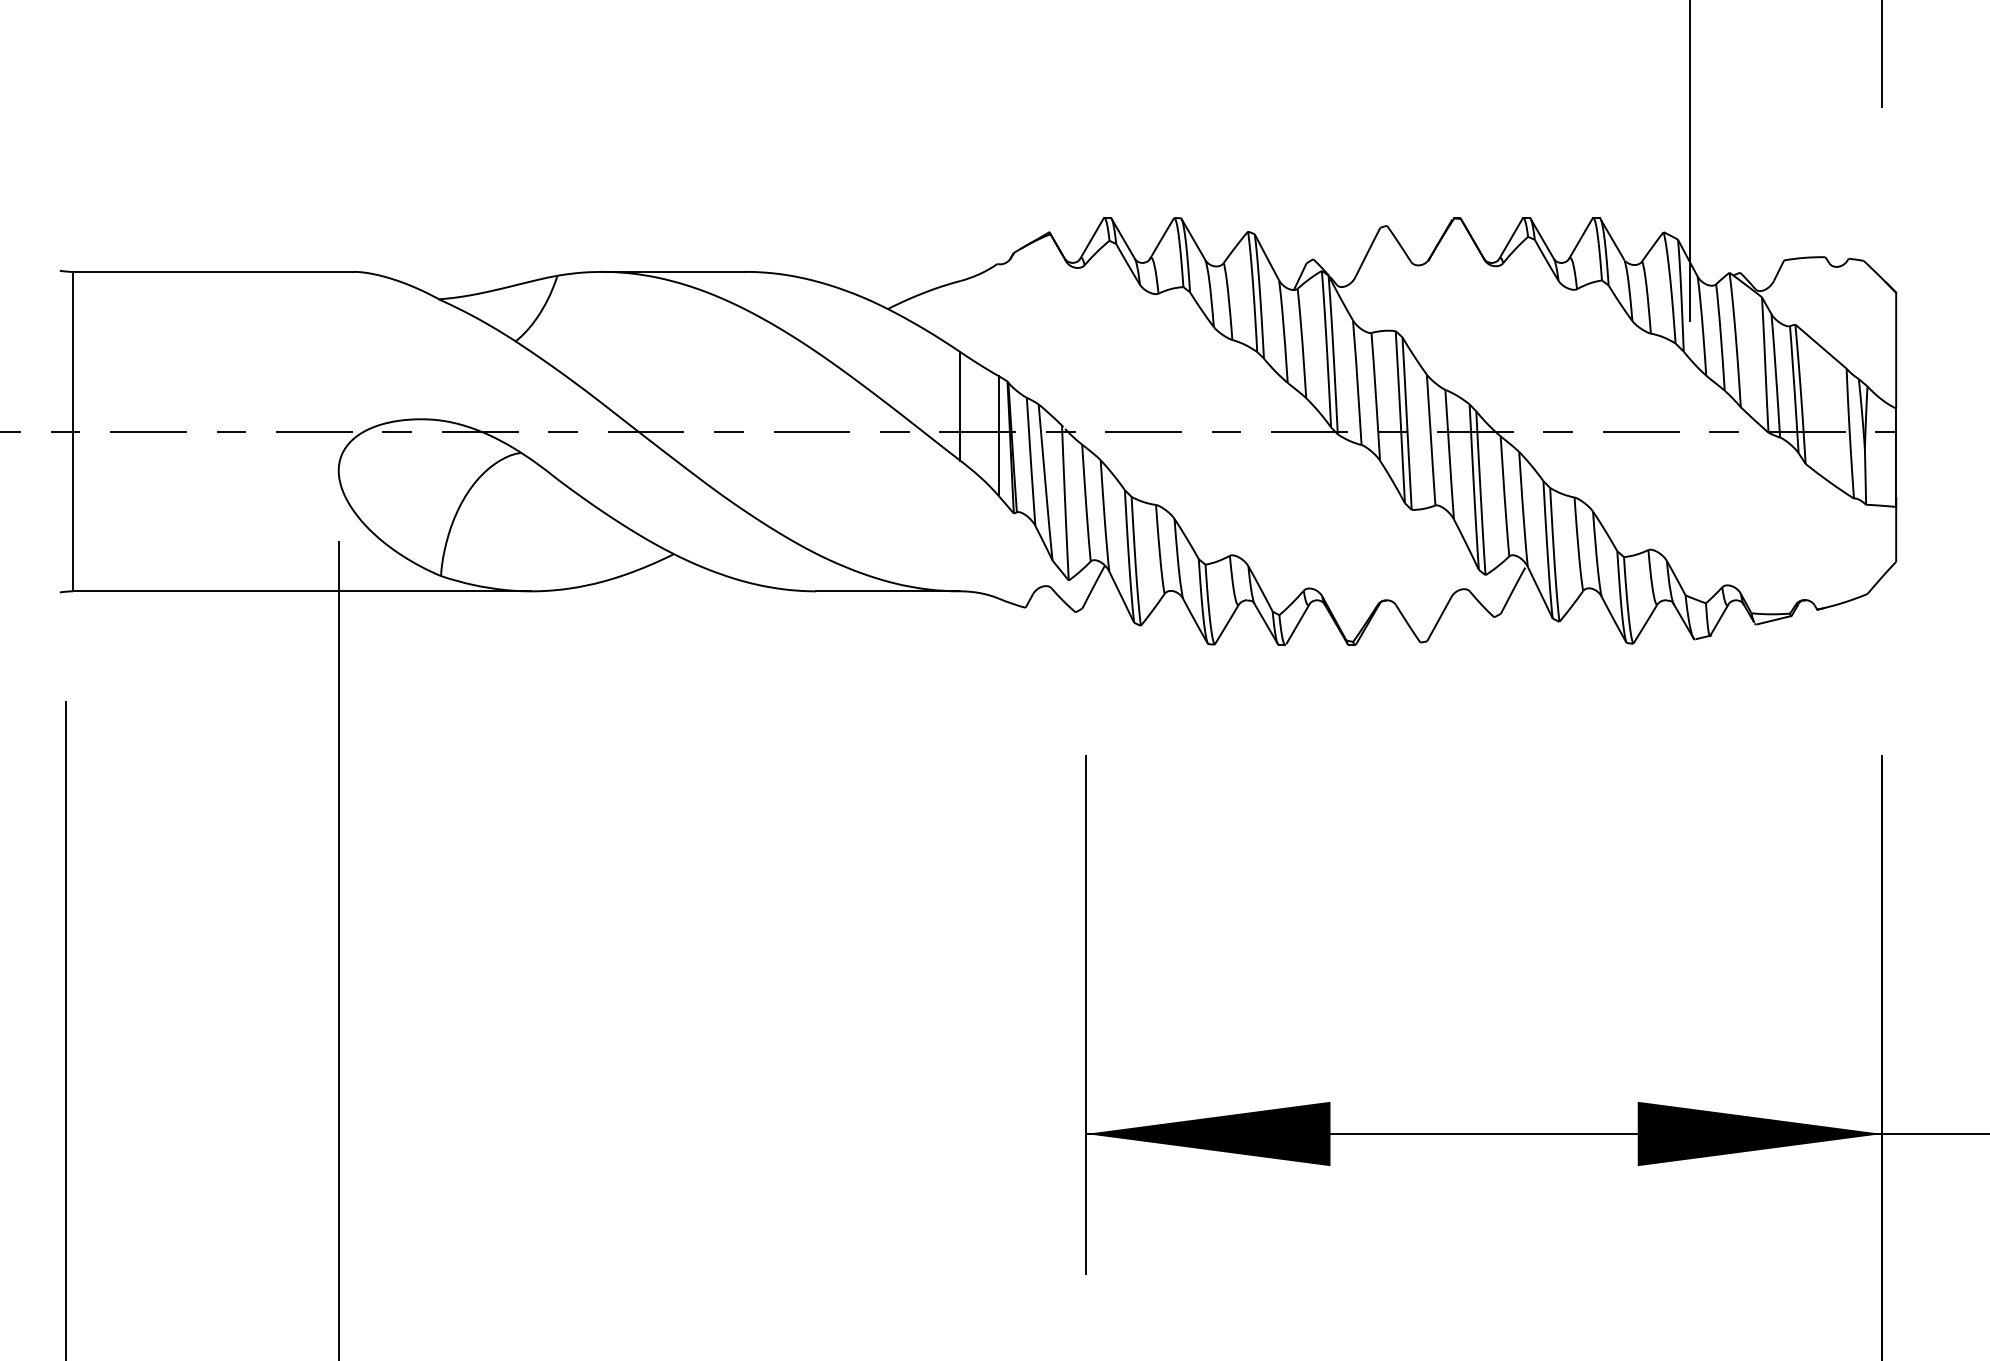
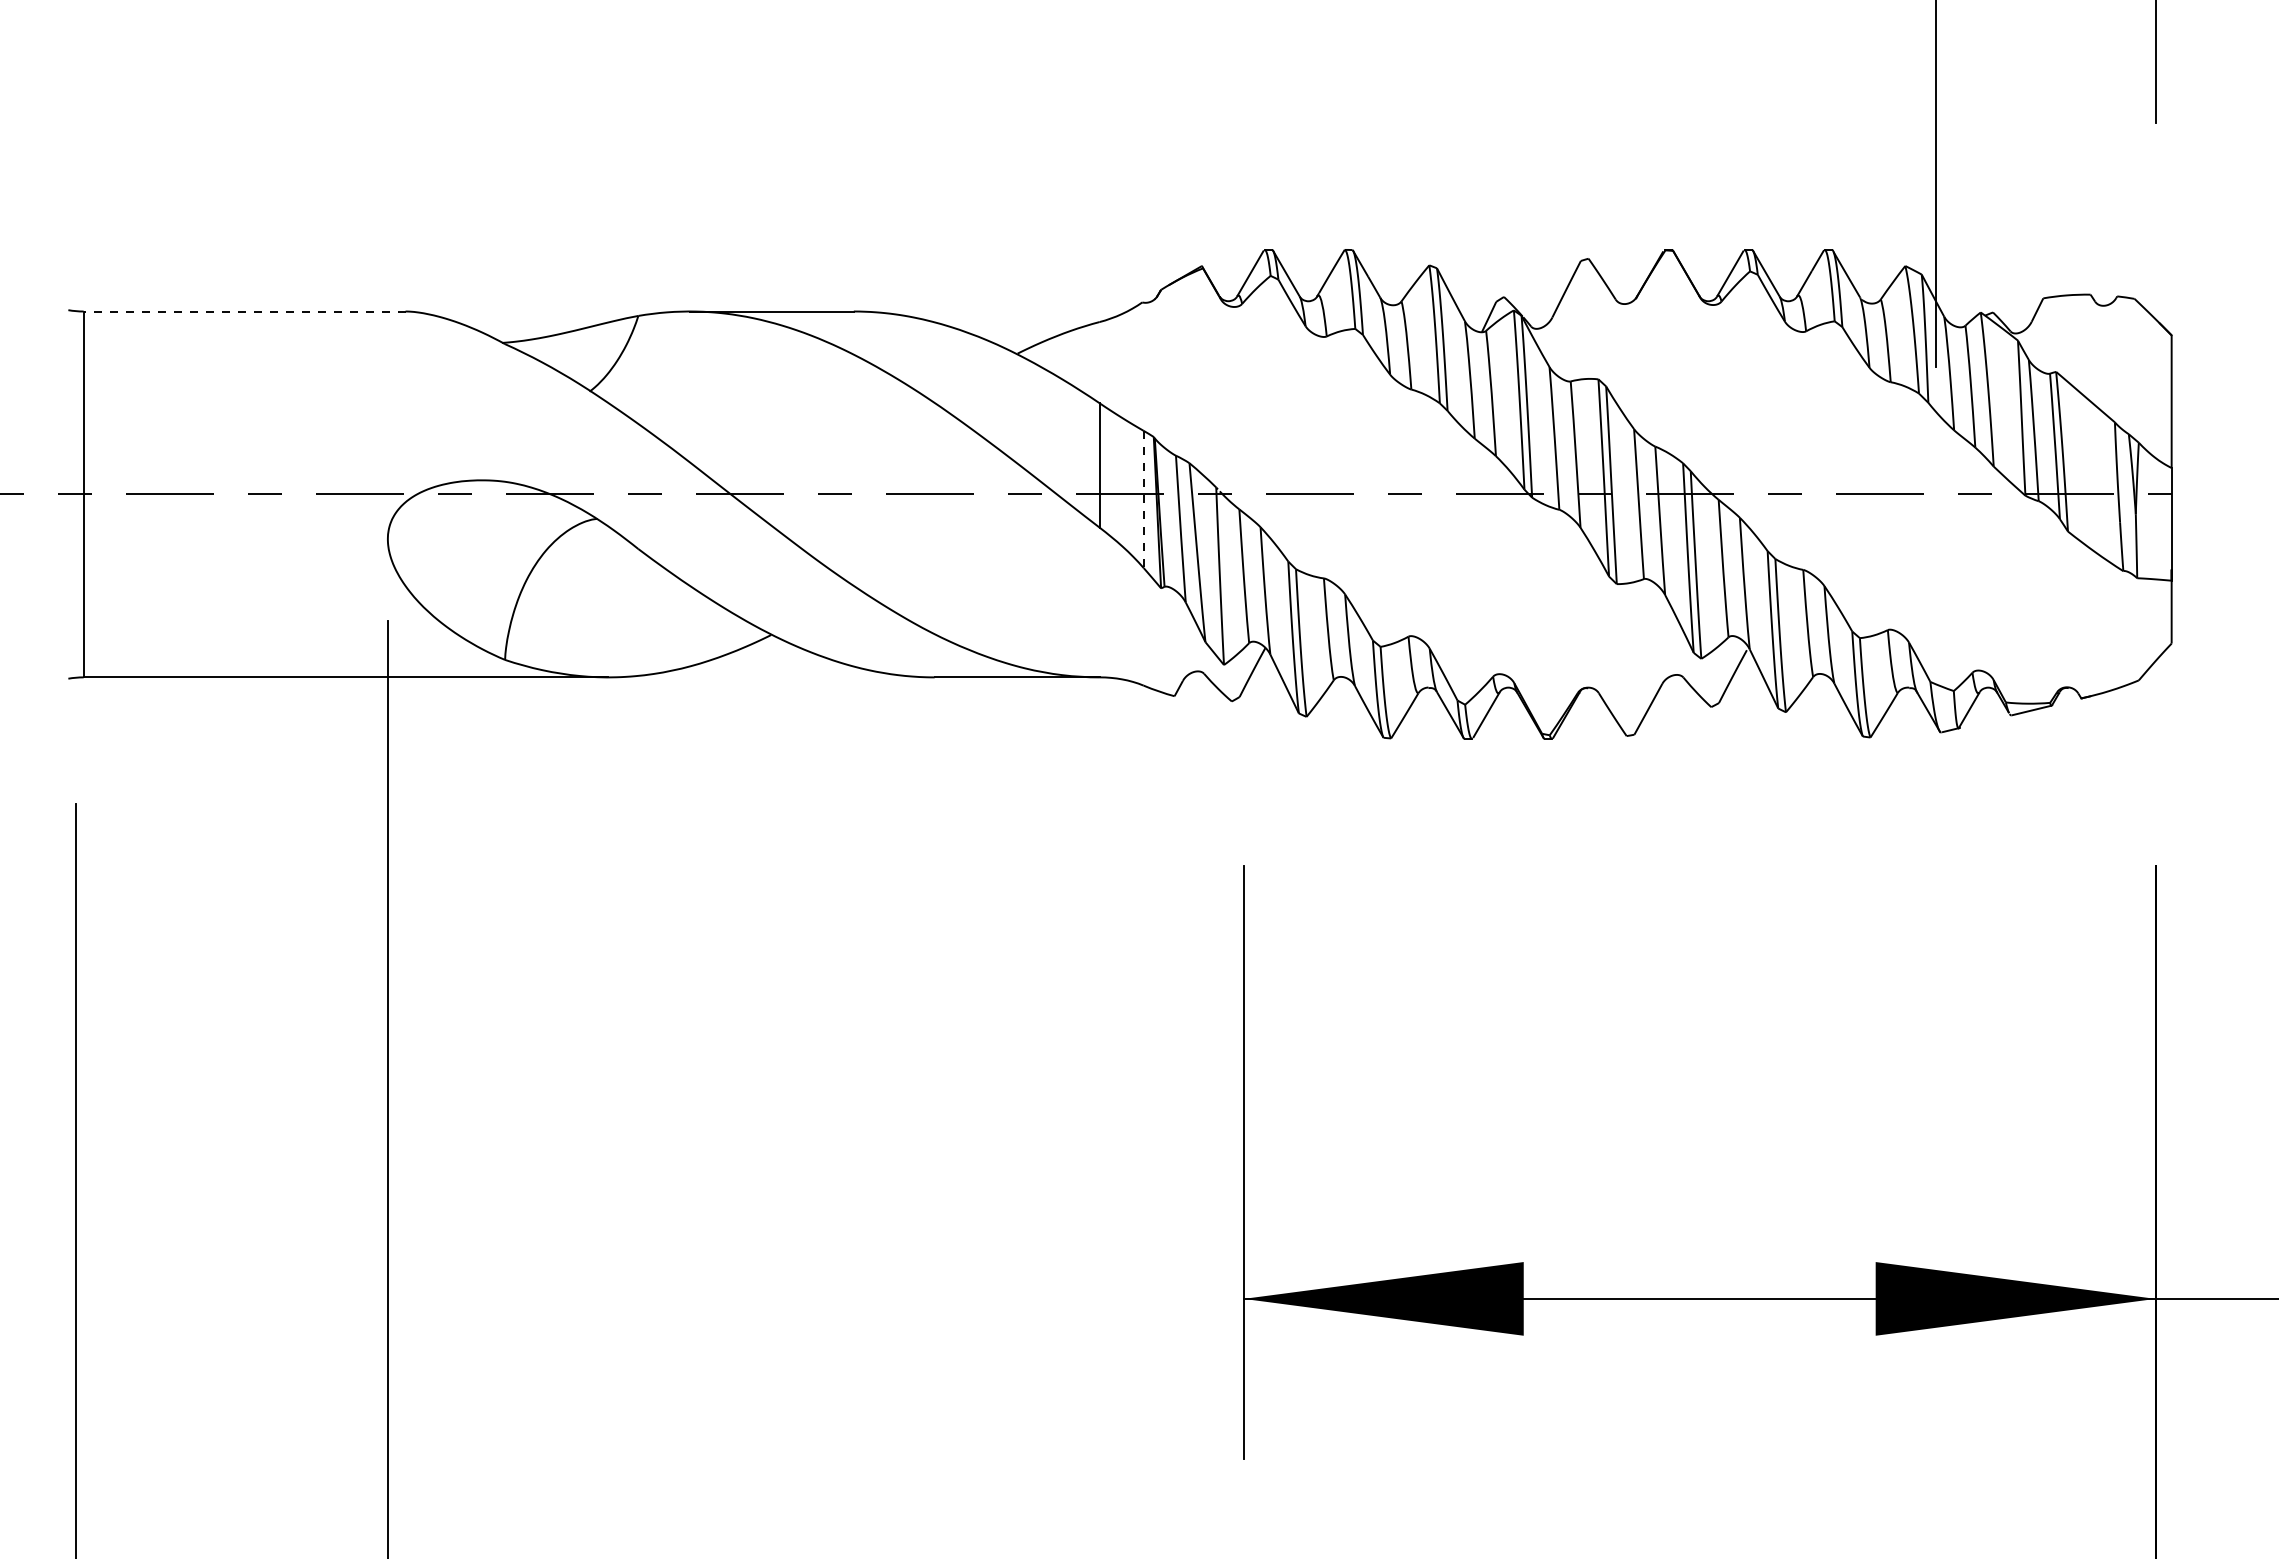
line: (213, 271) -> (244, 311), solid -> dashed
line: (998, 436) -> (1143, 499), solid -> dashed

